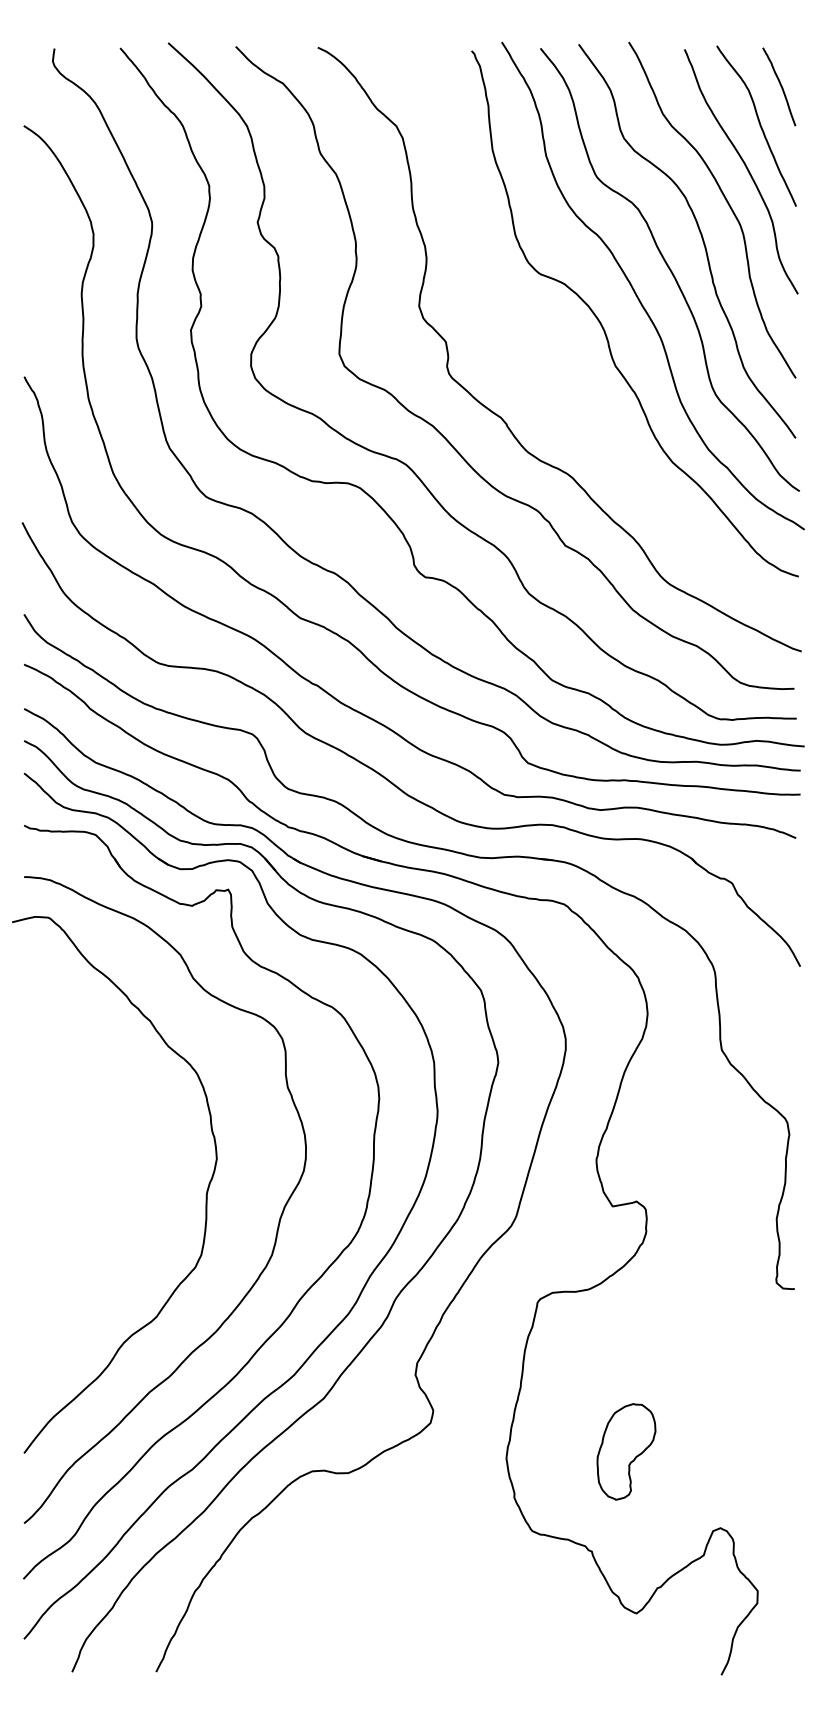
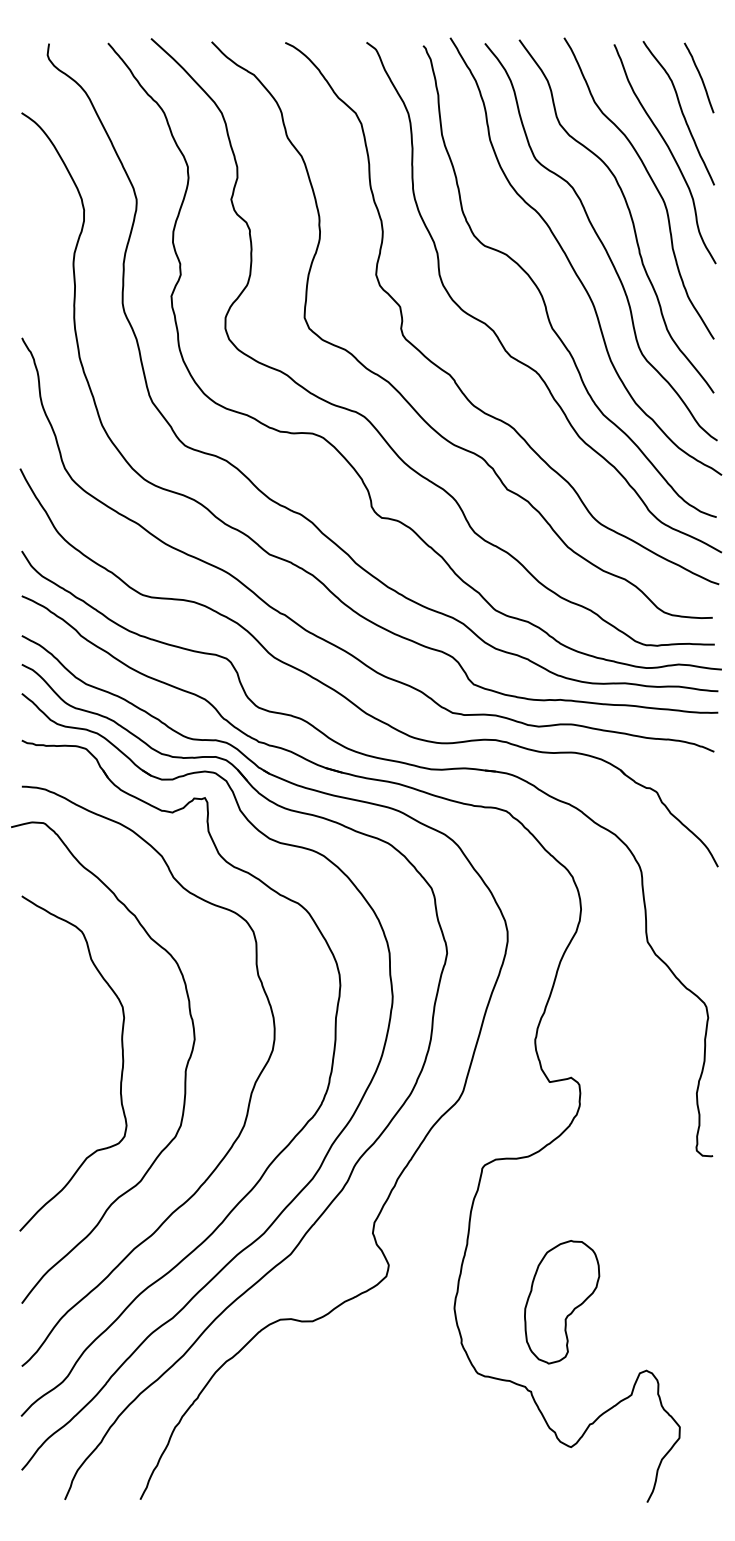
curve: (552, 370) -> (495, 332), added
curve: (135, 1190) -> (121, 1067), added
part: (626, 1451) -> (562, 1301), size x1.43

